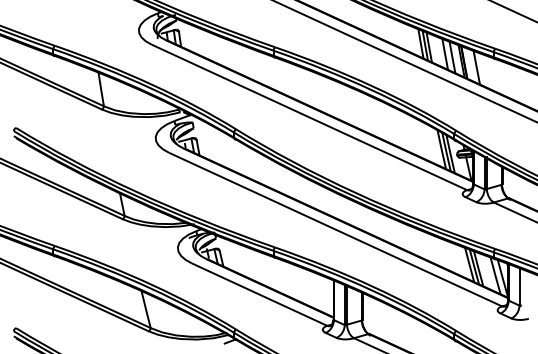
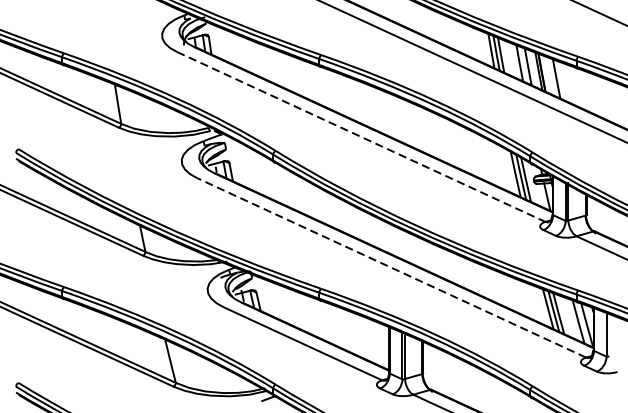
line: (309, 117) -> (361, 137), solid -> dashed
line: (335, 229) -> (391, 267), solid -> dashed

